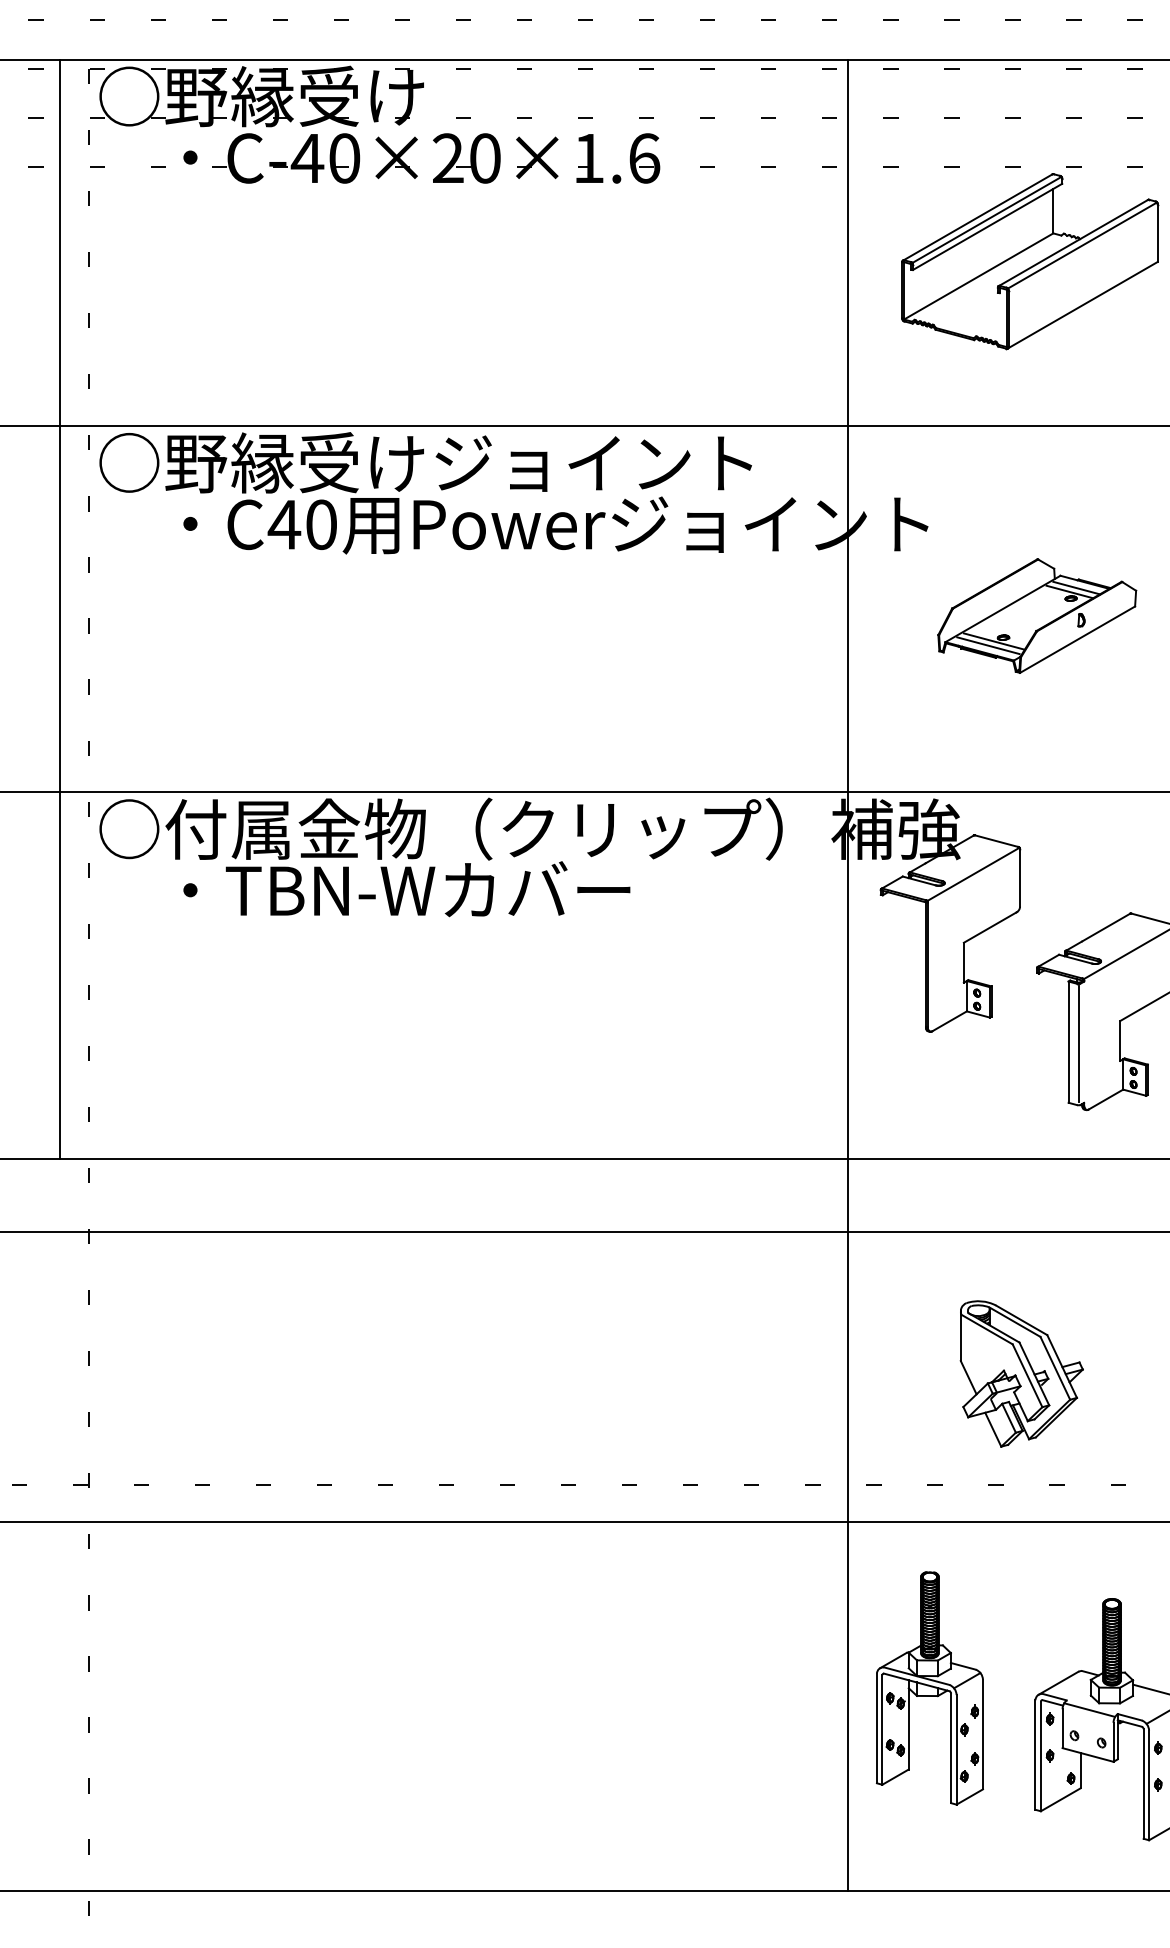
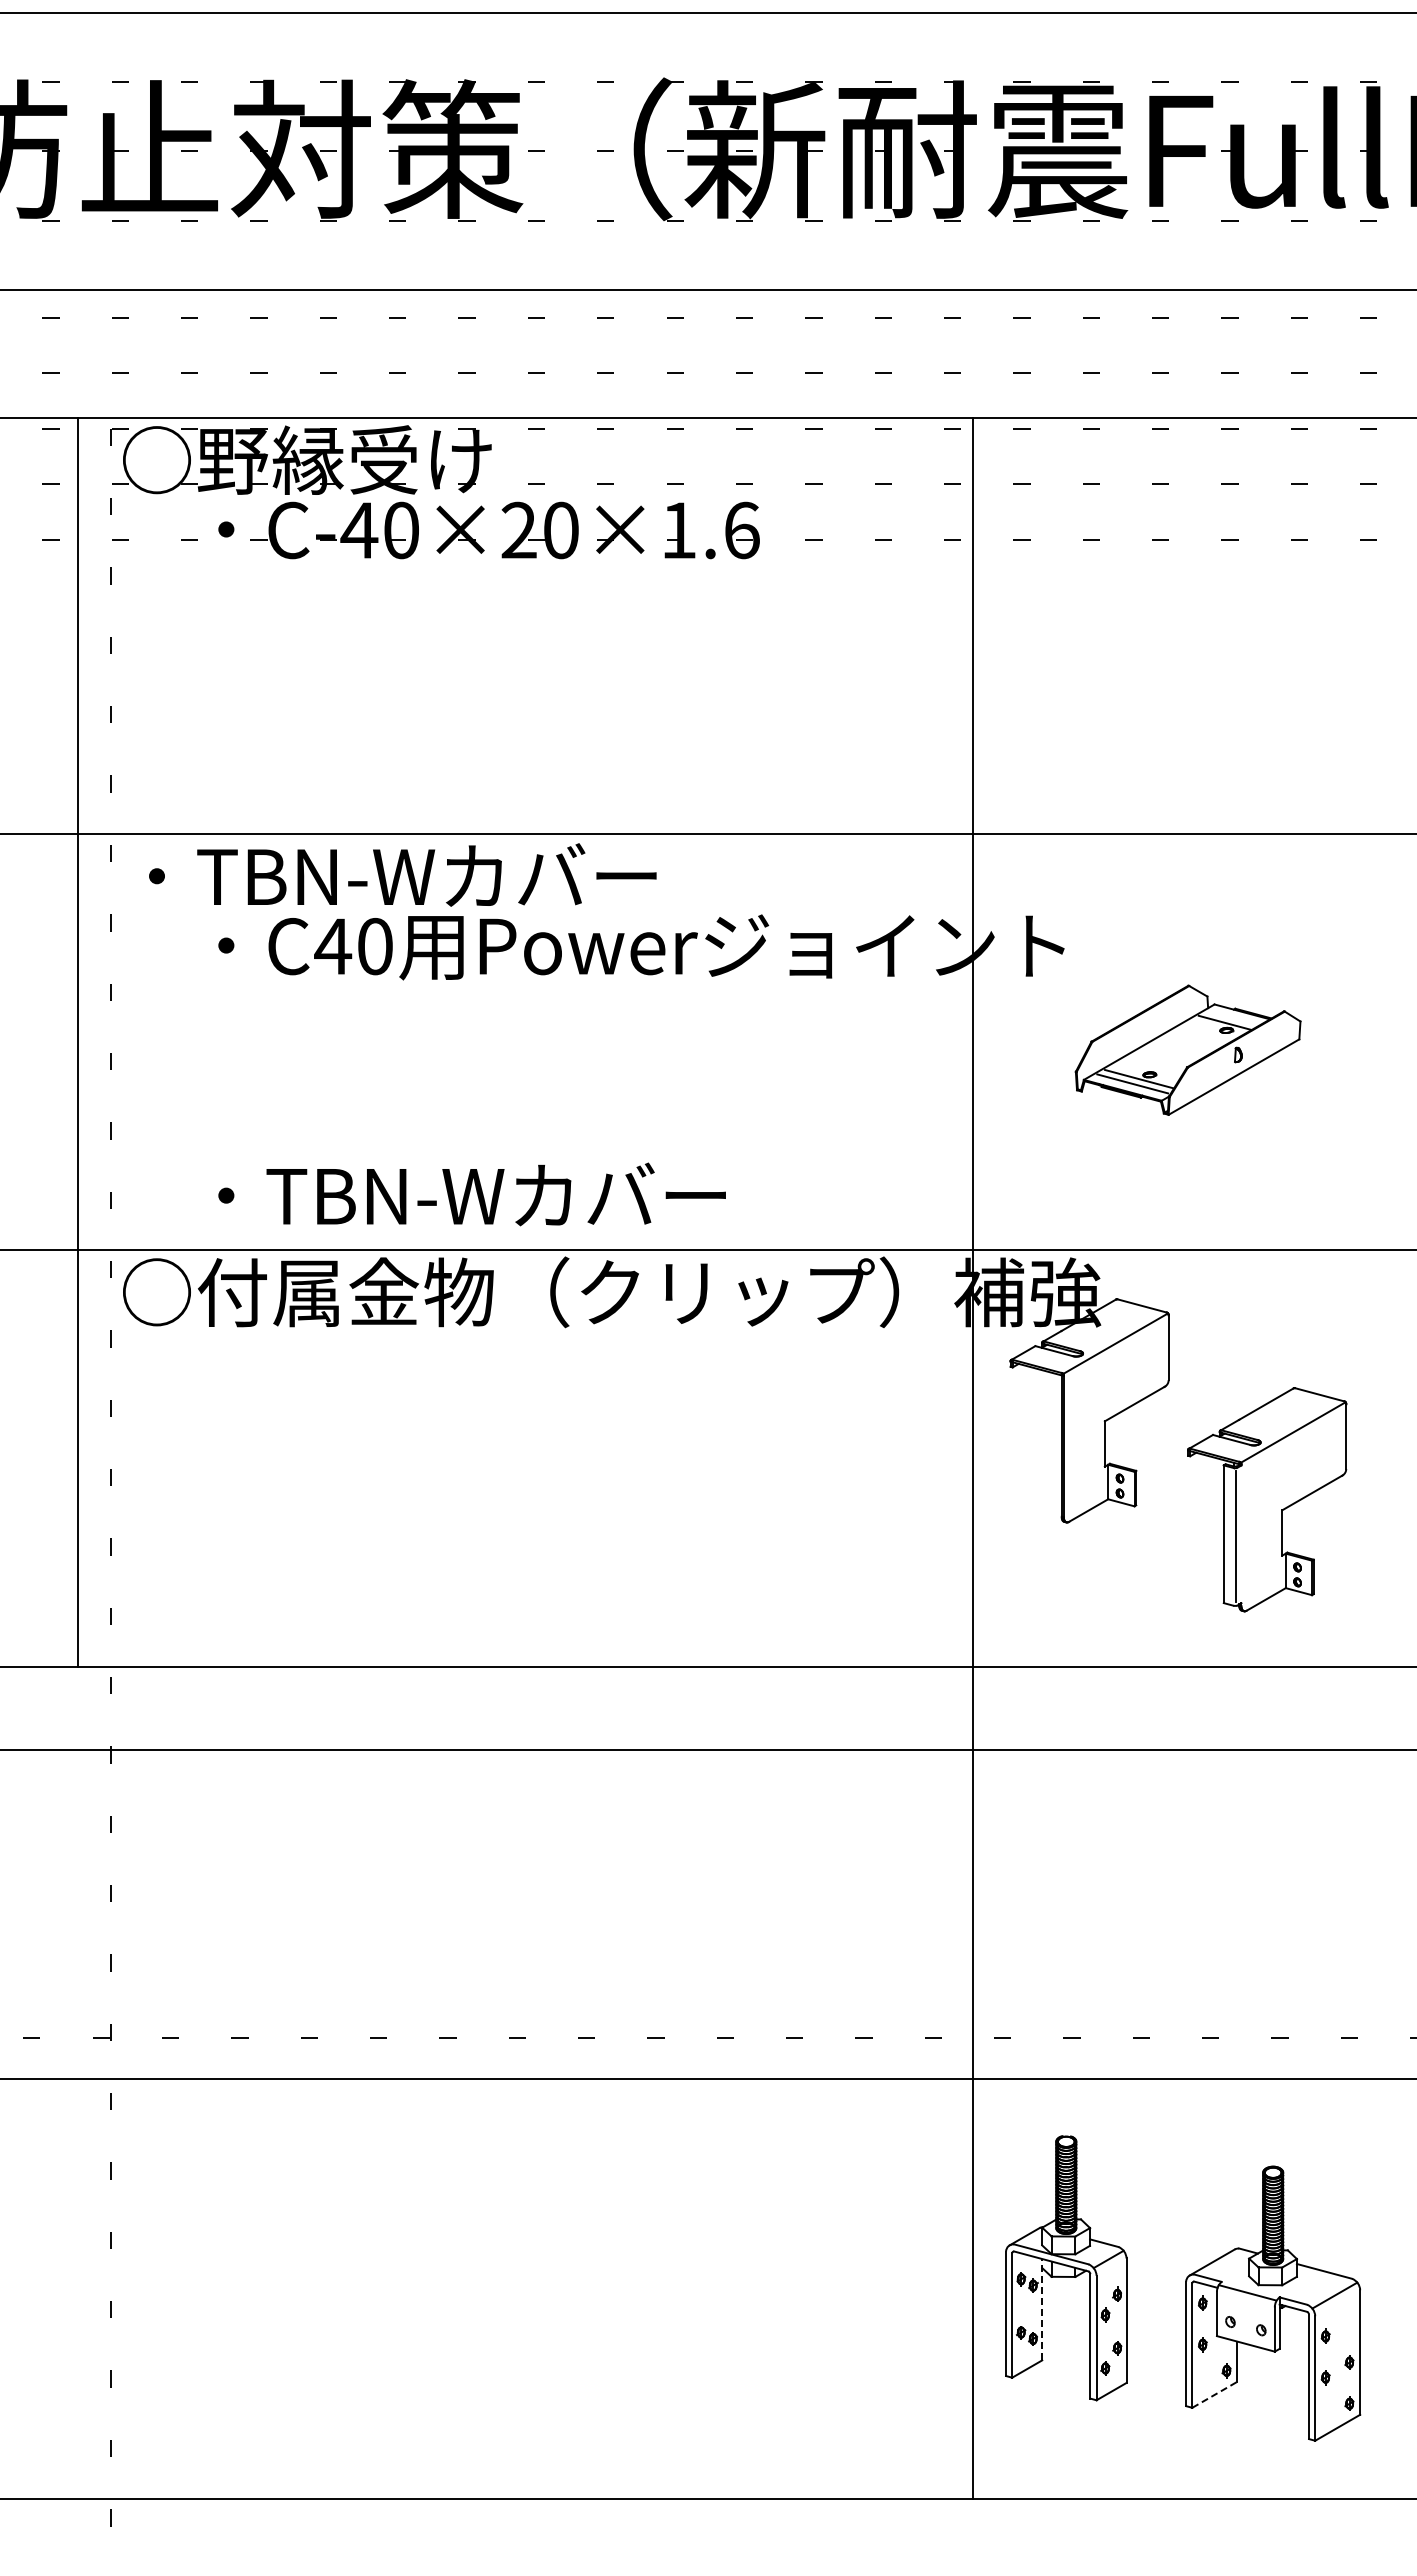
part: (1030, 261) -> (1180, 647), removed
text: (425, 463) -> (493, 876), ○野縁受けジョイント -> ・TBN-Wカバー
line: (1076, 588) -> (1232, 1018), removed
text: (406, 889) -> (471, 1194), moved
part: (1021, 1373) -> (1170, 1910), removed
line: (908, 1724) -> (1042, 2309), solid -> dashed
line: (1060, 1799) -> (1214, 2394), solid -> dashed

